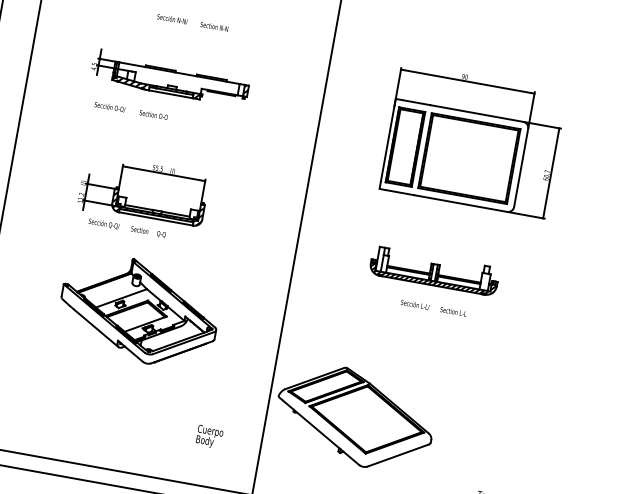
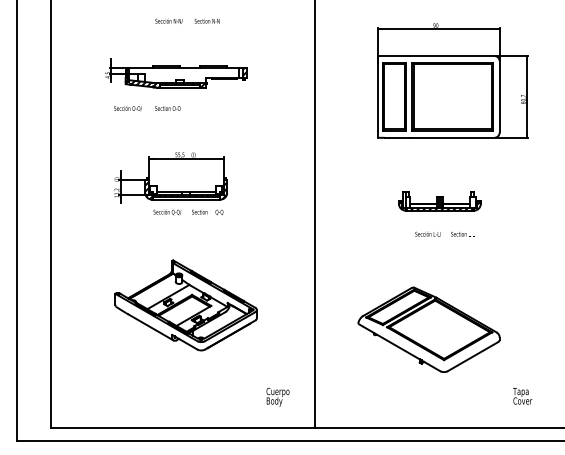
text: (127, 228) -> (188, 212), moved
part: (434, 271) -> (439, 201), size x0.71
part: (138, 311) -> (185, 305), moved
part: (354, 416) -> (428, 329), moved
text: (209, 436) -> (277, 396), moved

